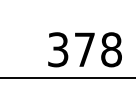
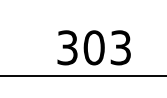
text: (98, 49) -> (107, 47), 378 -> 303

